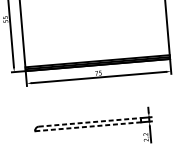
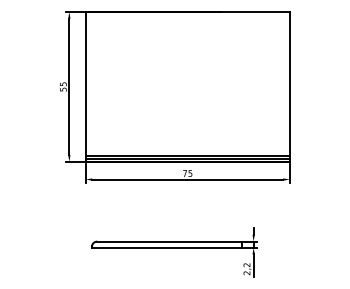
line: (90, 122) -> (170, 241), dashed -> solid
line: (87, 126) -> (166, 247), dashed -> solid

